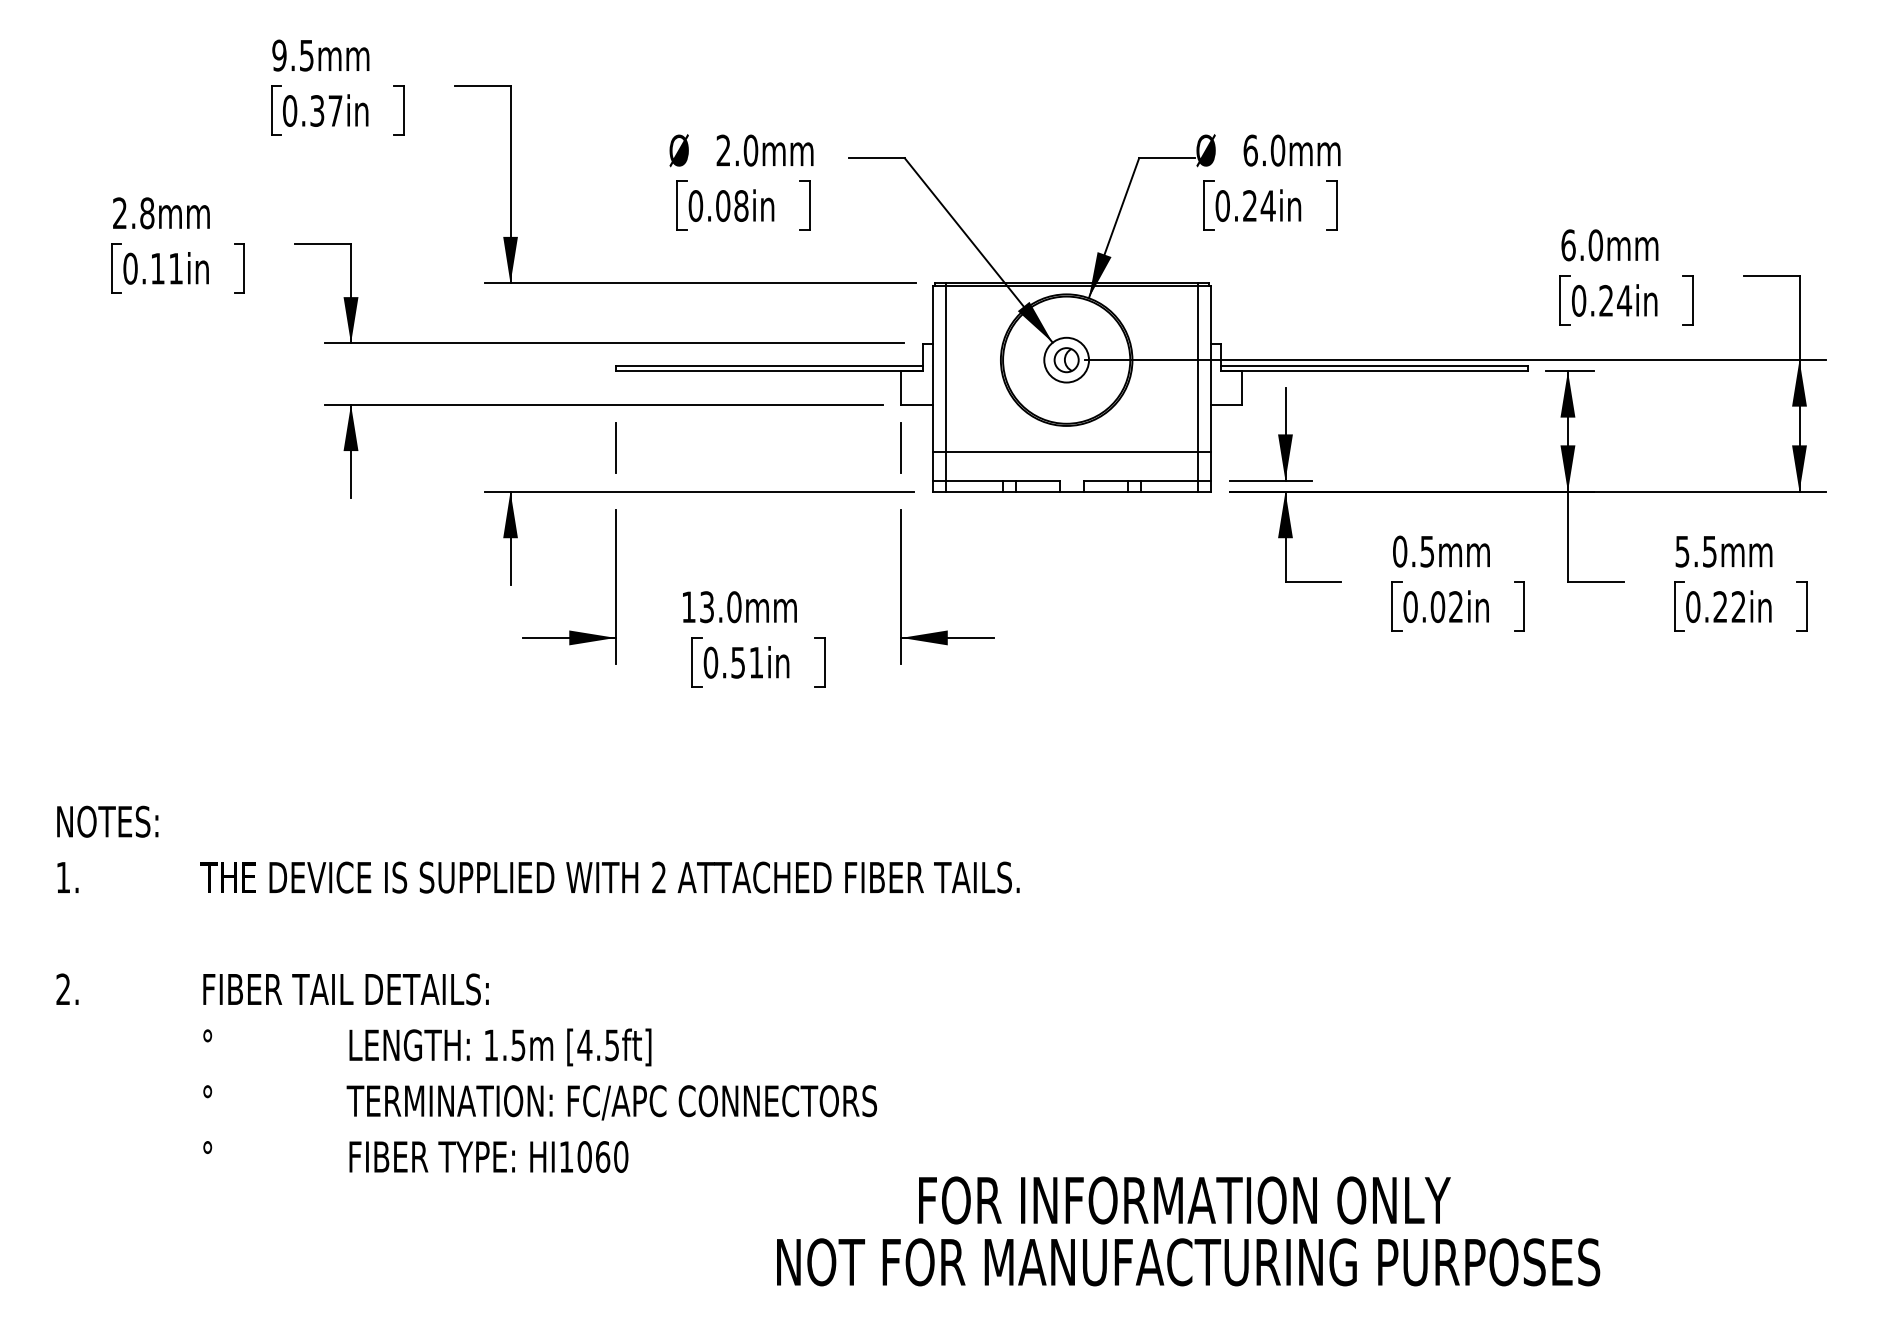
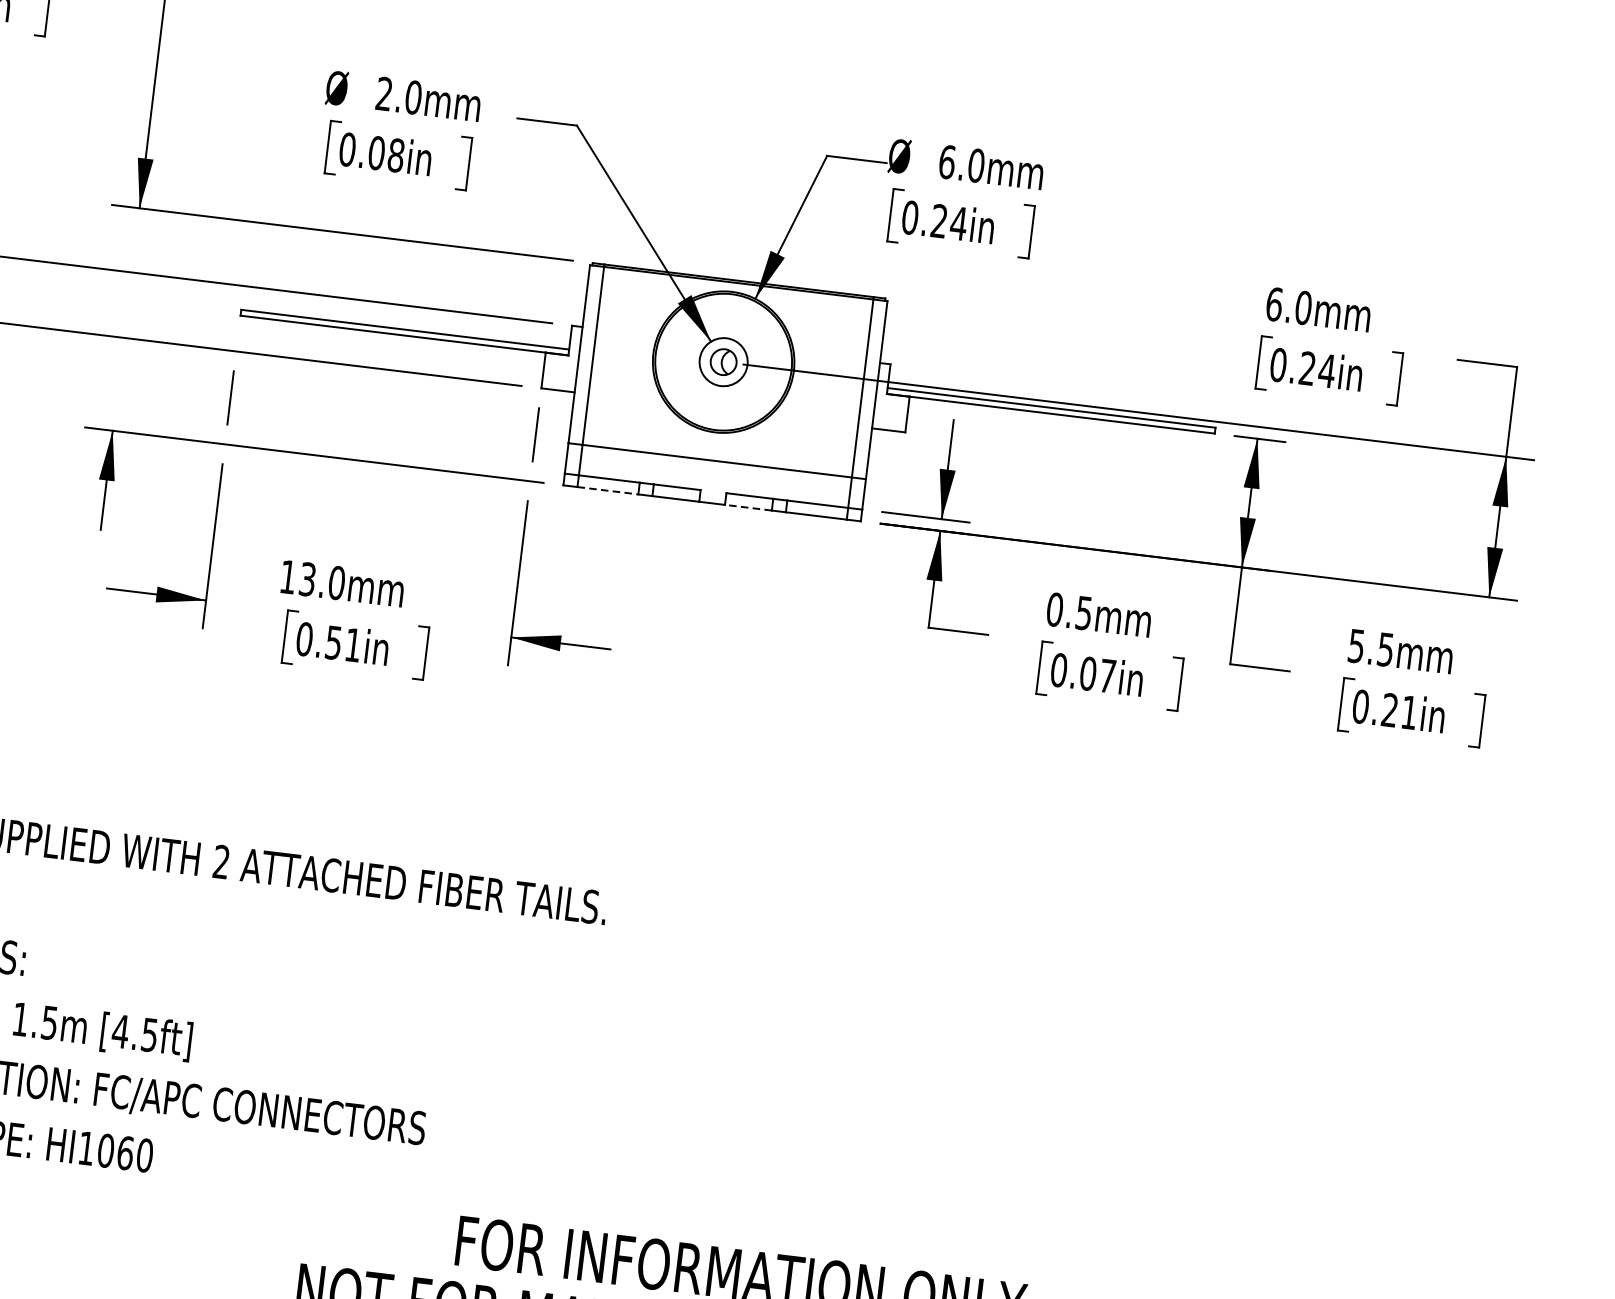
line: (974, 491) -> (608, 490), solid -> dashed
line: (1105, 491) -> (748, 507), solid -> dashed
text: (1455, 606) -> (1107, 675), 0.02in -> 0.07in
text: (1738, 606) -> (1409, 712), 0.22in -> 0.21in

